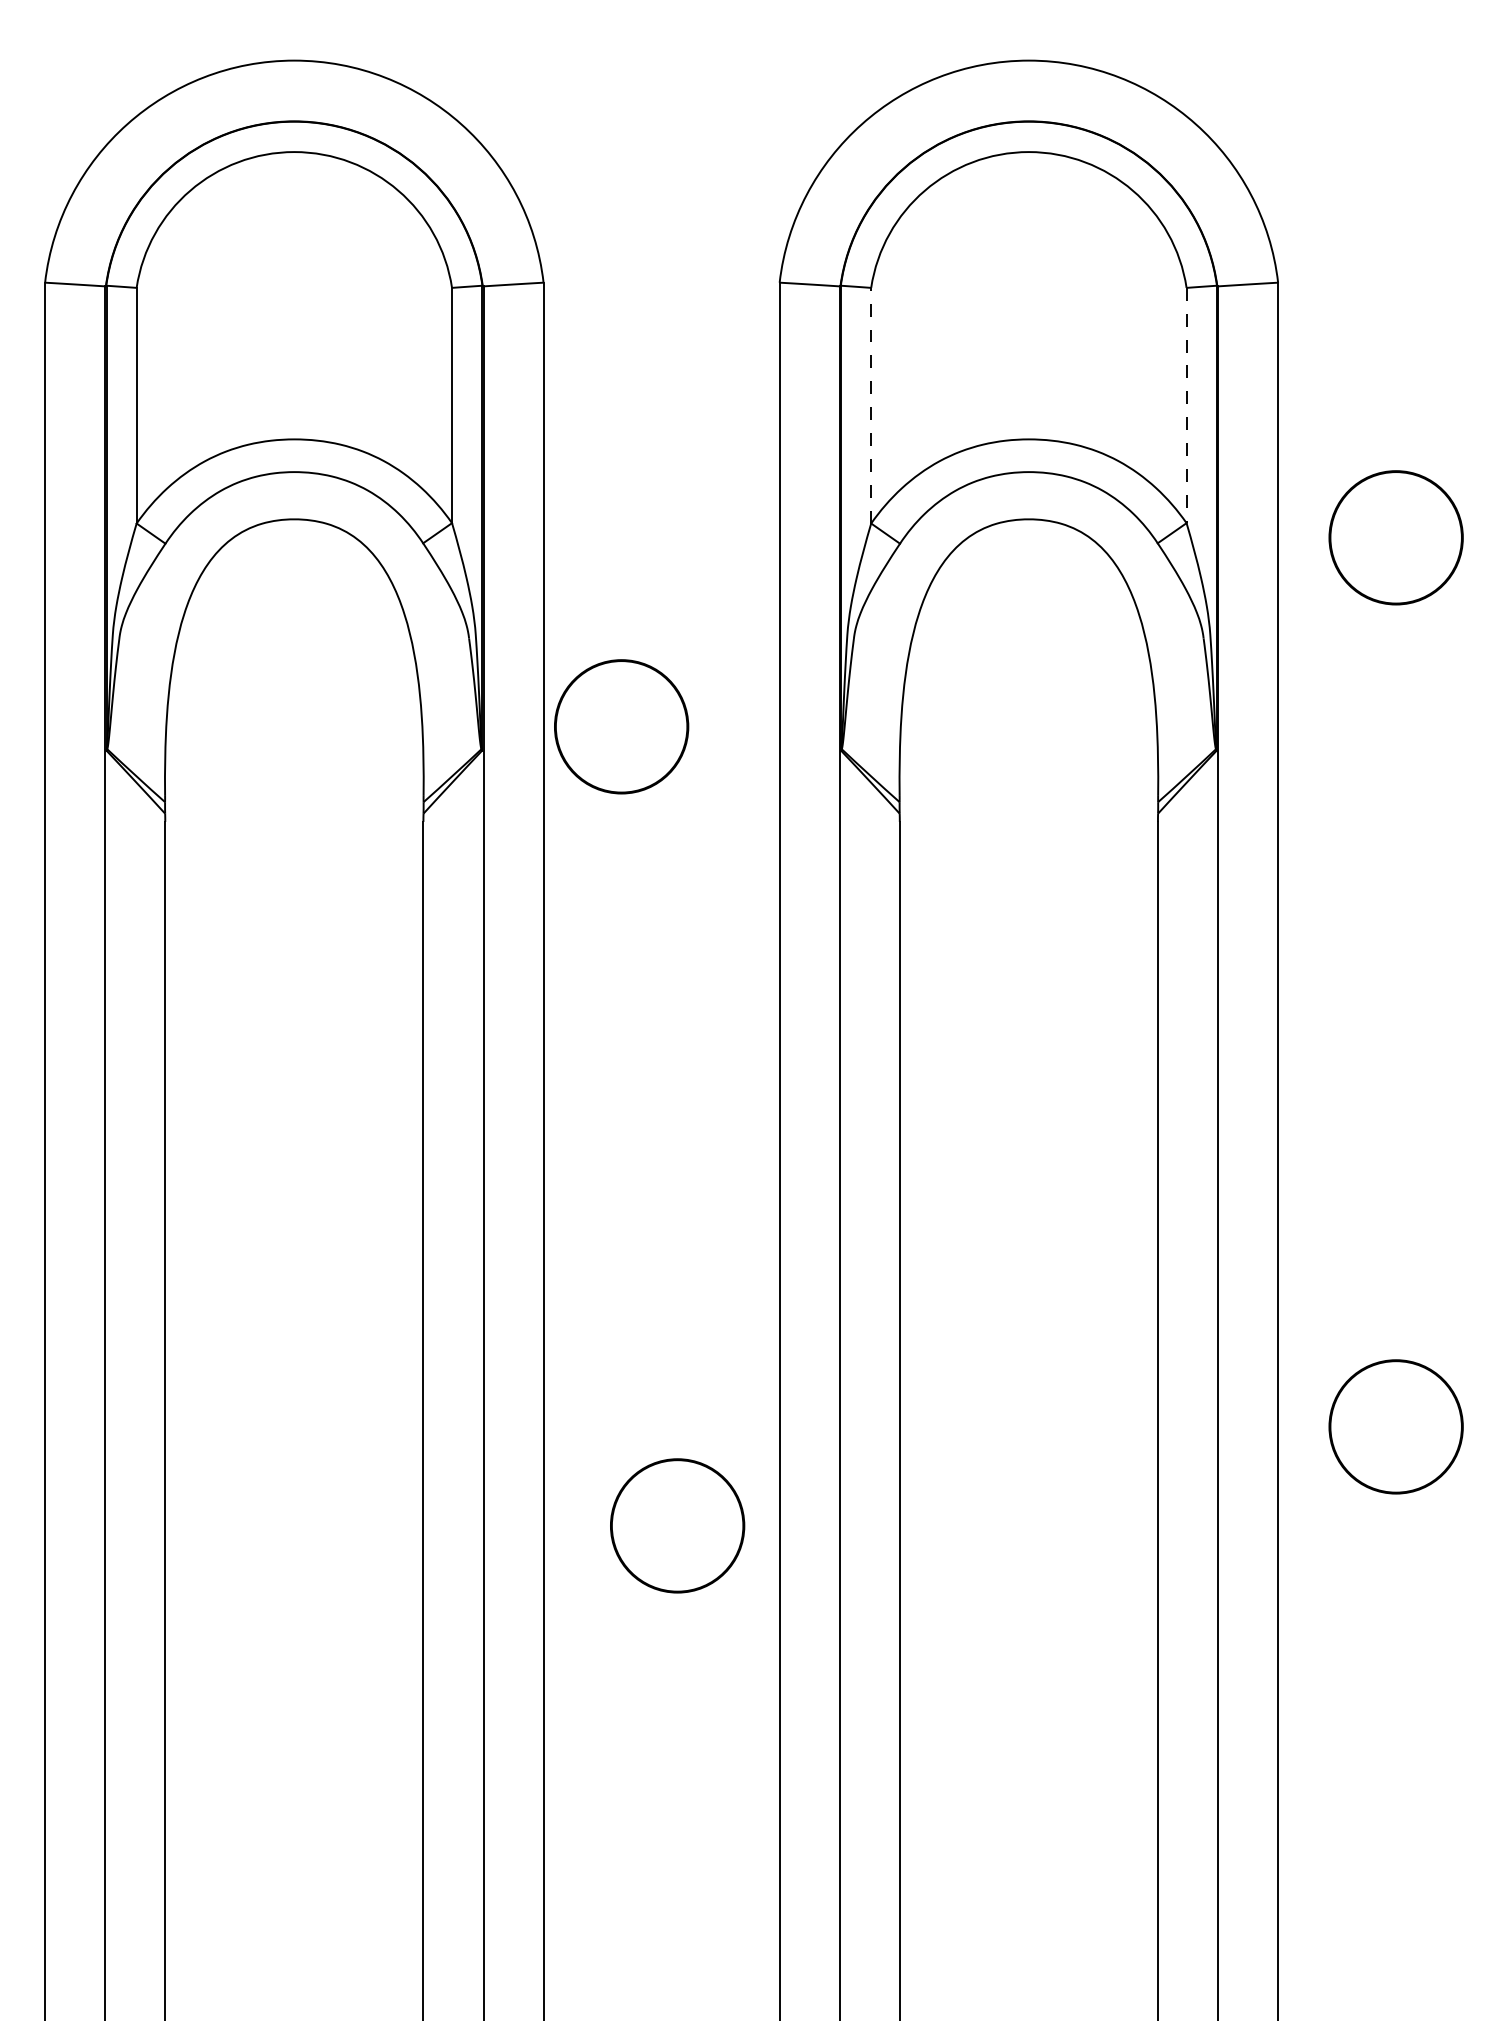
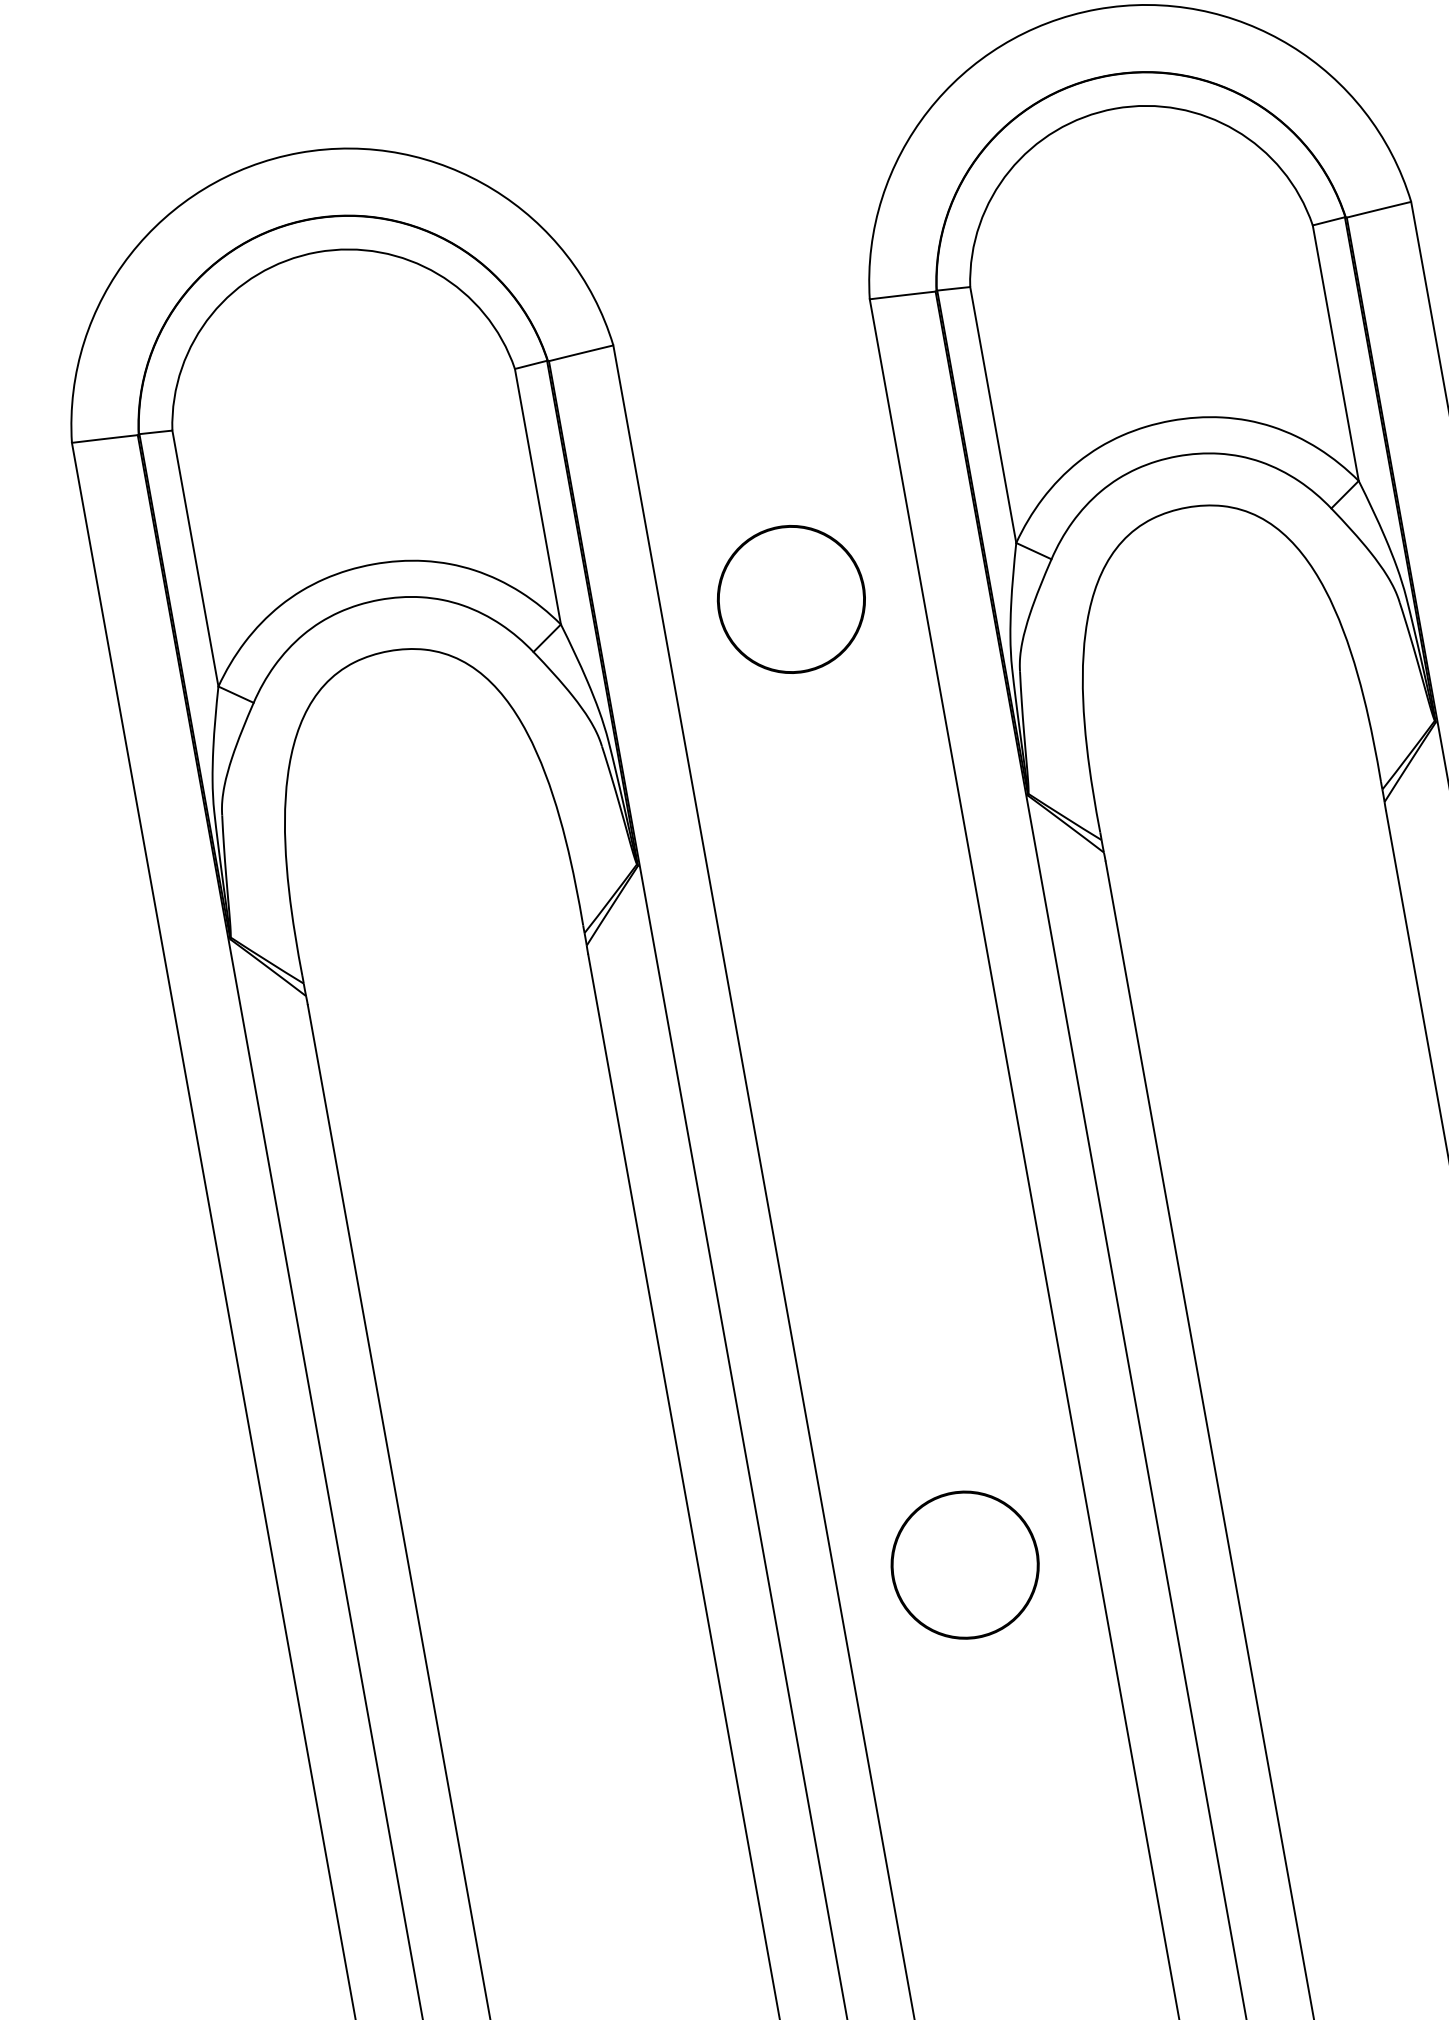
line: (871, 405) -> (993, 414), dashed -> solid
line: (1186, 405) -> (1335, 353), dashed -> solid
circle: (621, 726) -> (791, 599), moved
circle: (677, 1525) -> (964, 1564), moved

